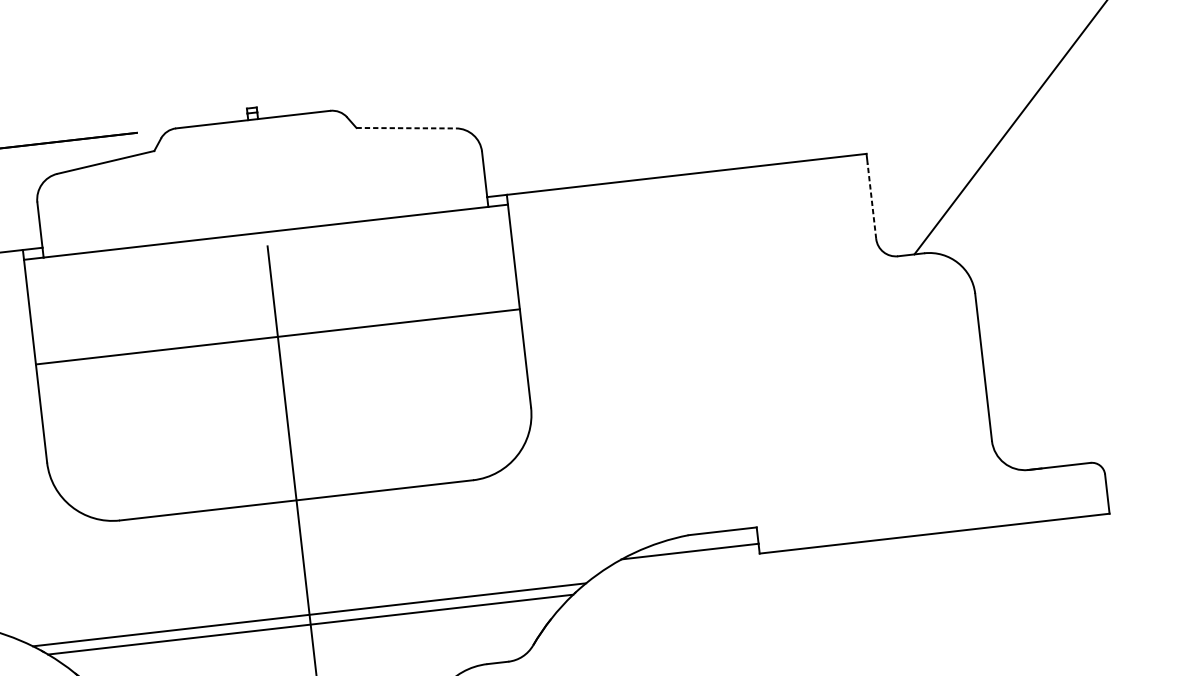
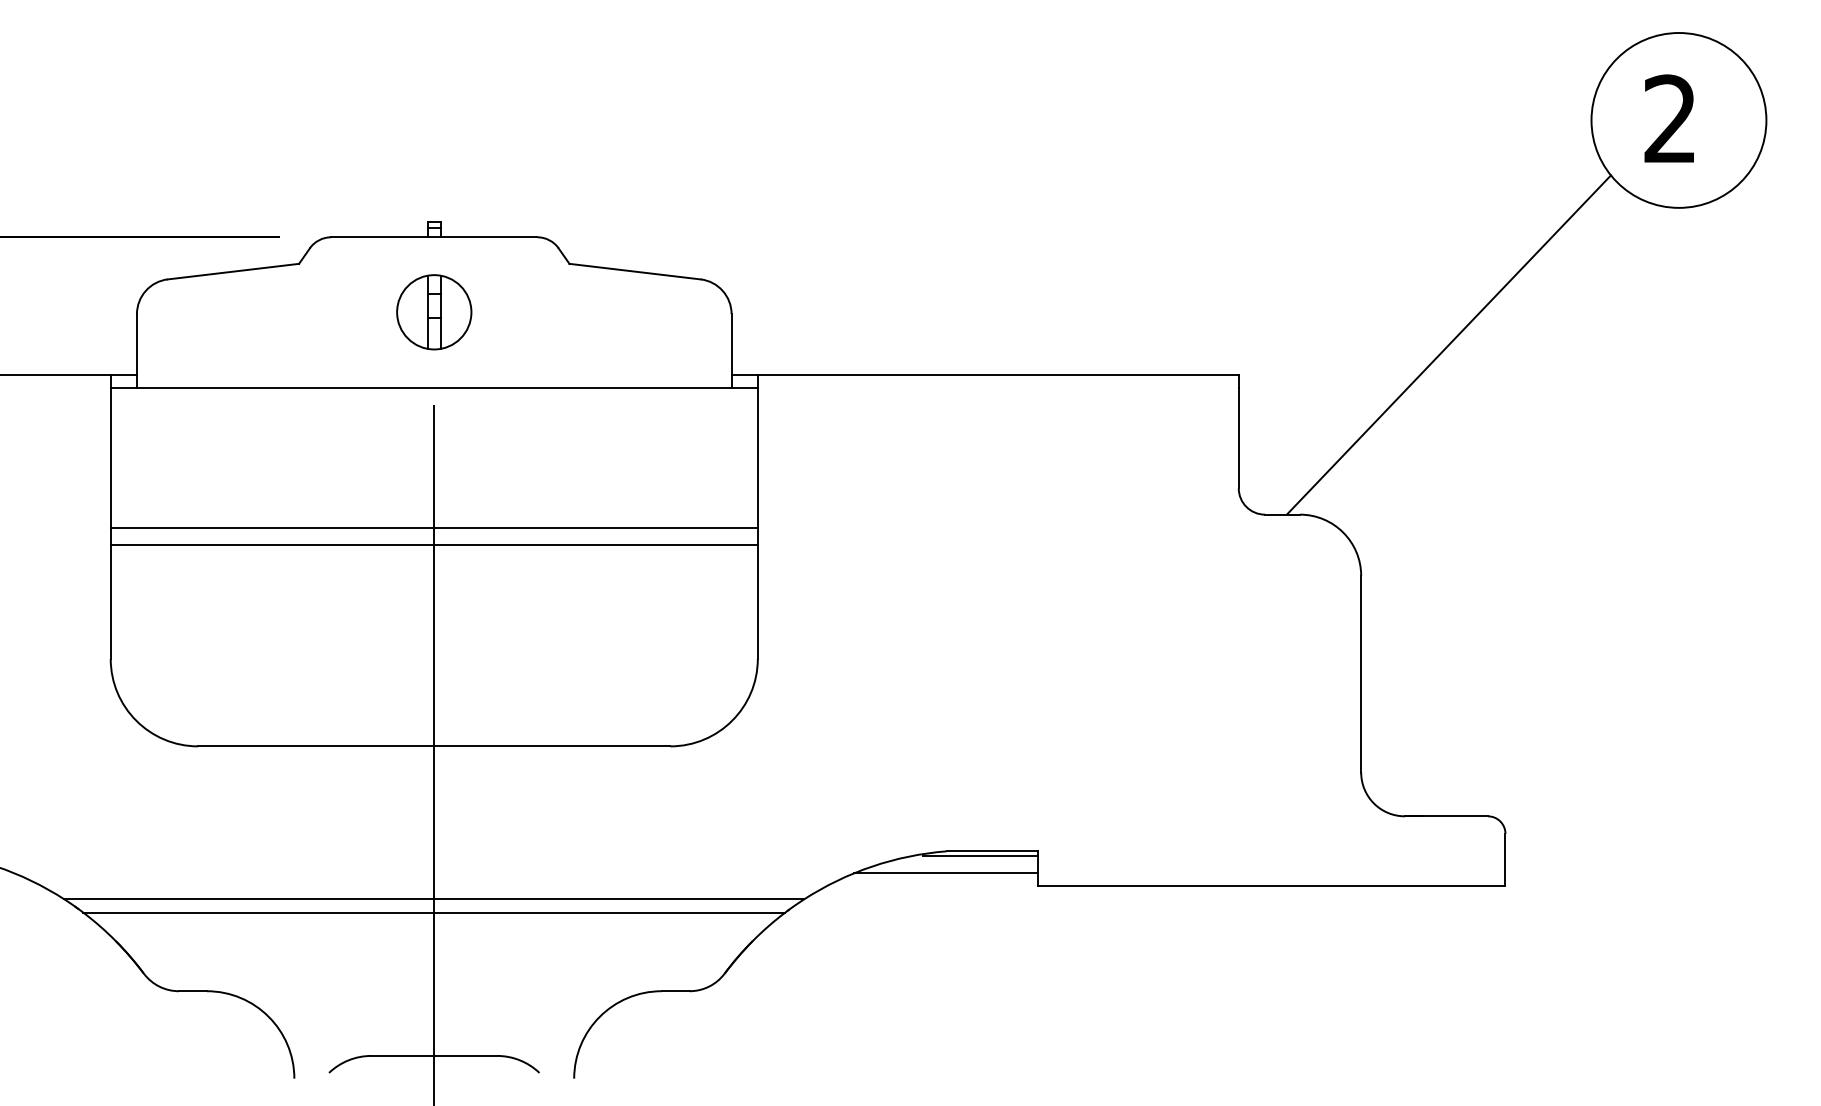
line: (406, 128) -> (635, 271), dashed -> solid
part: (259, 175) -> (434, 312), added
line: (871, 200) -> (1238, 437), dashed -> solid
line: (278, 350) -> (433, 545), added
line: (714, 535) -> (980, 855), added

